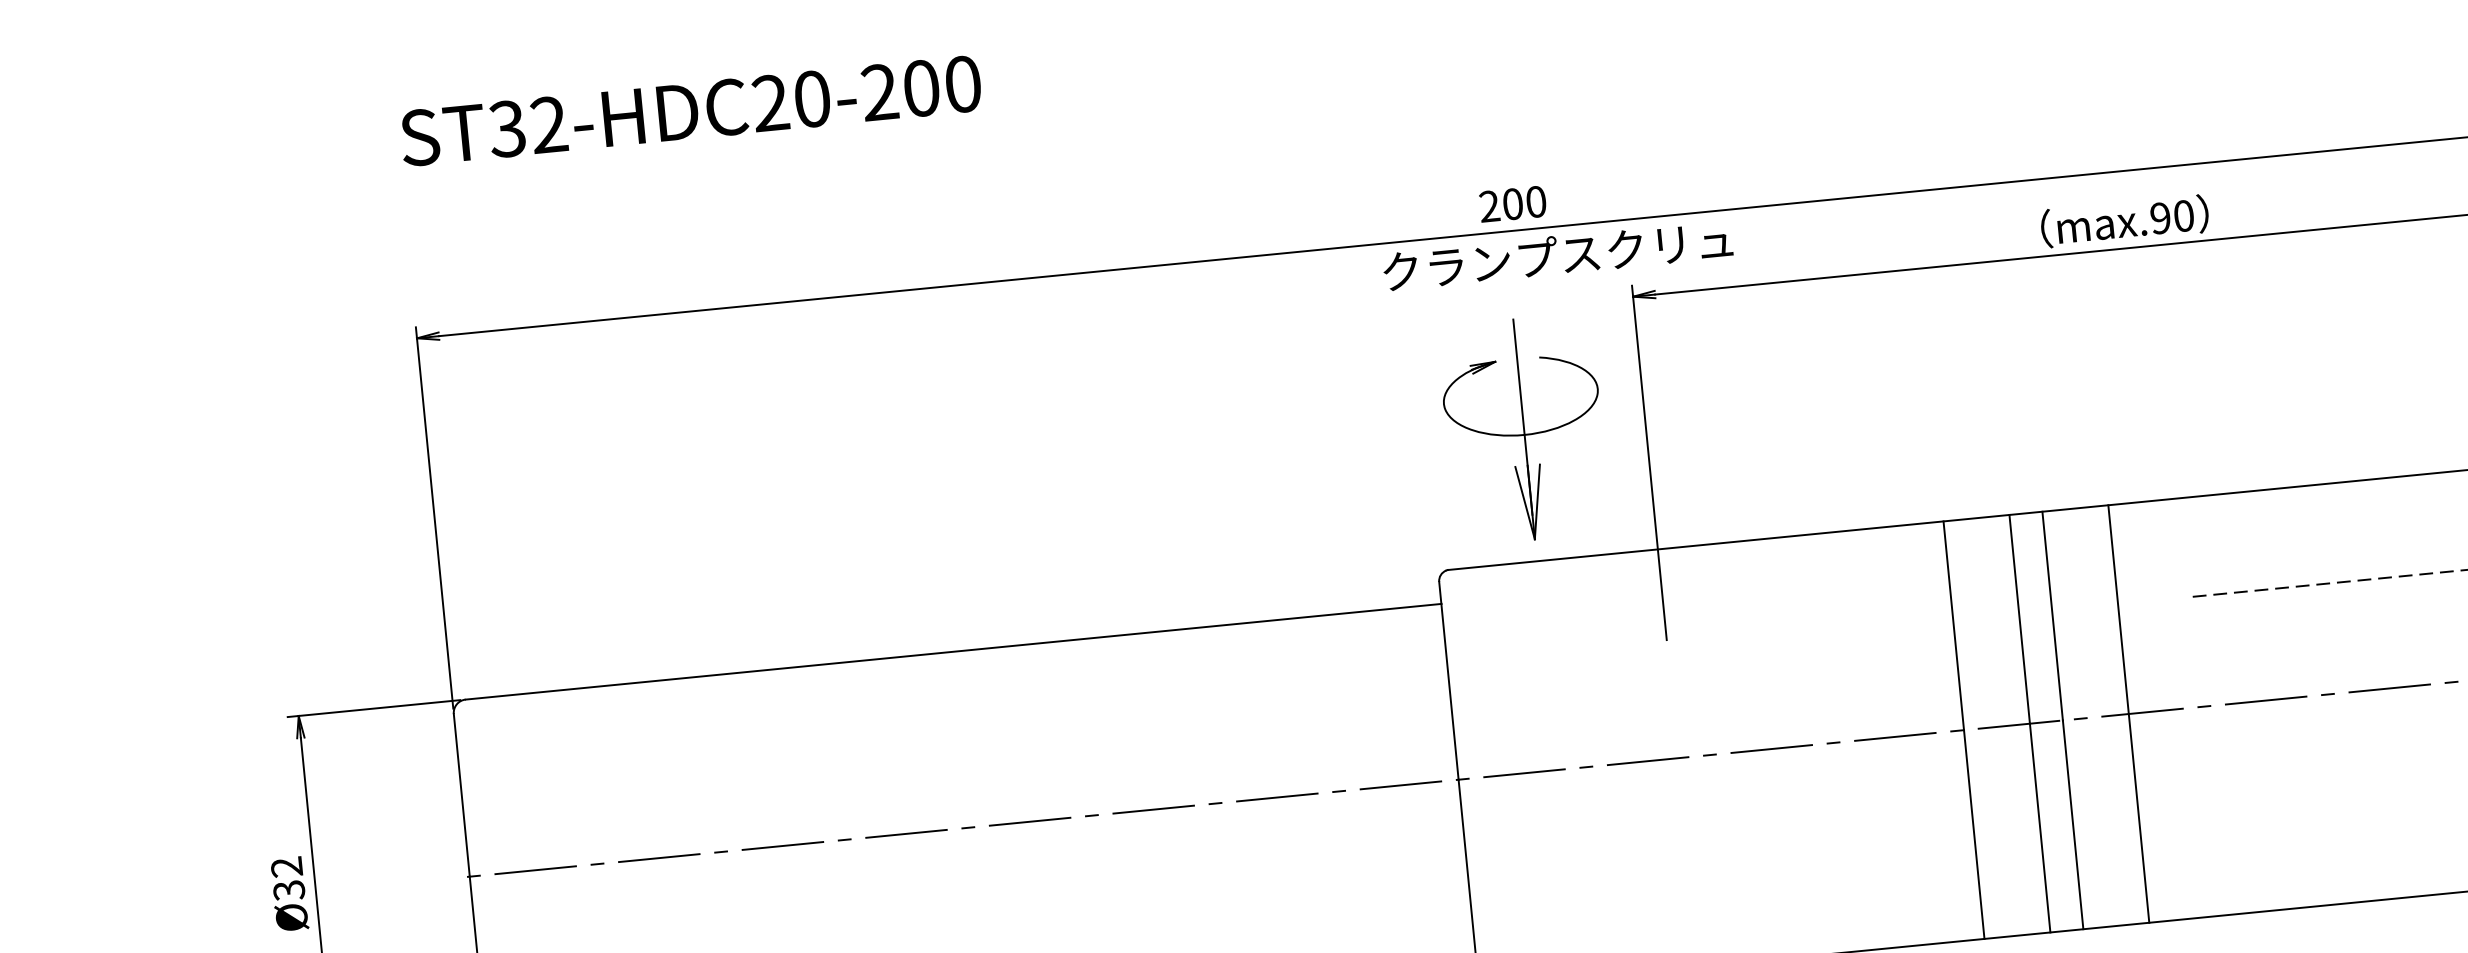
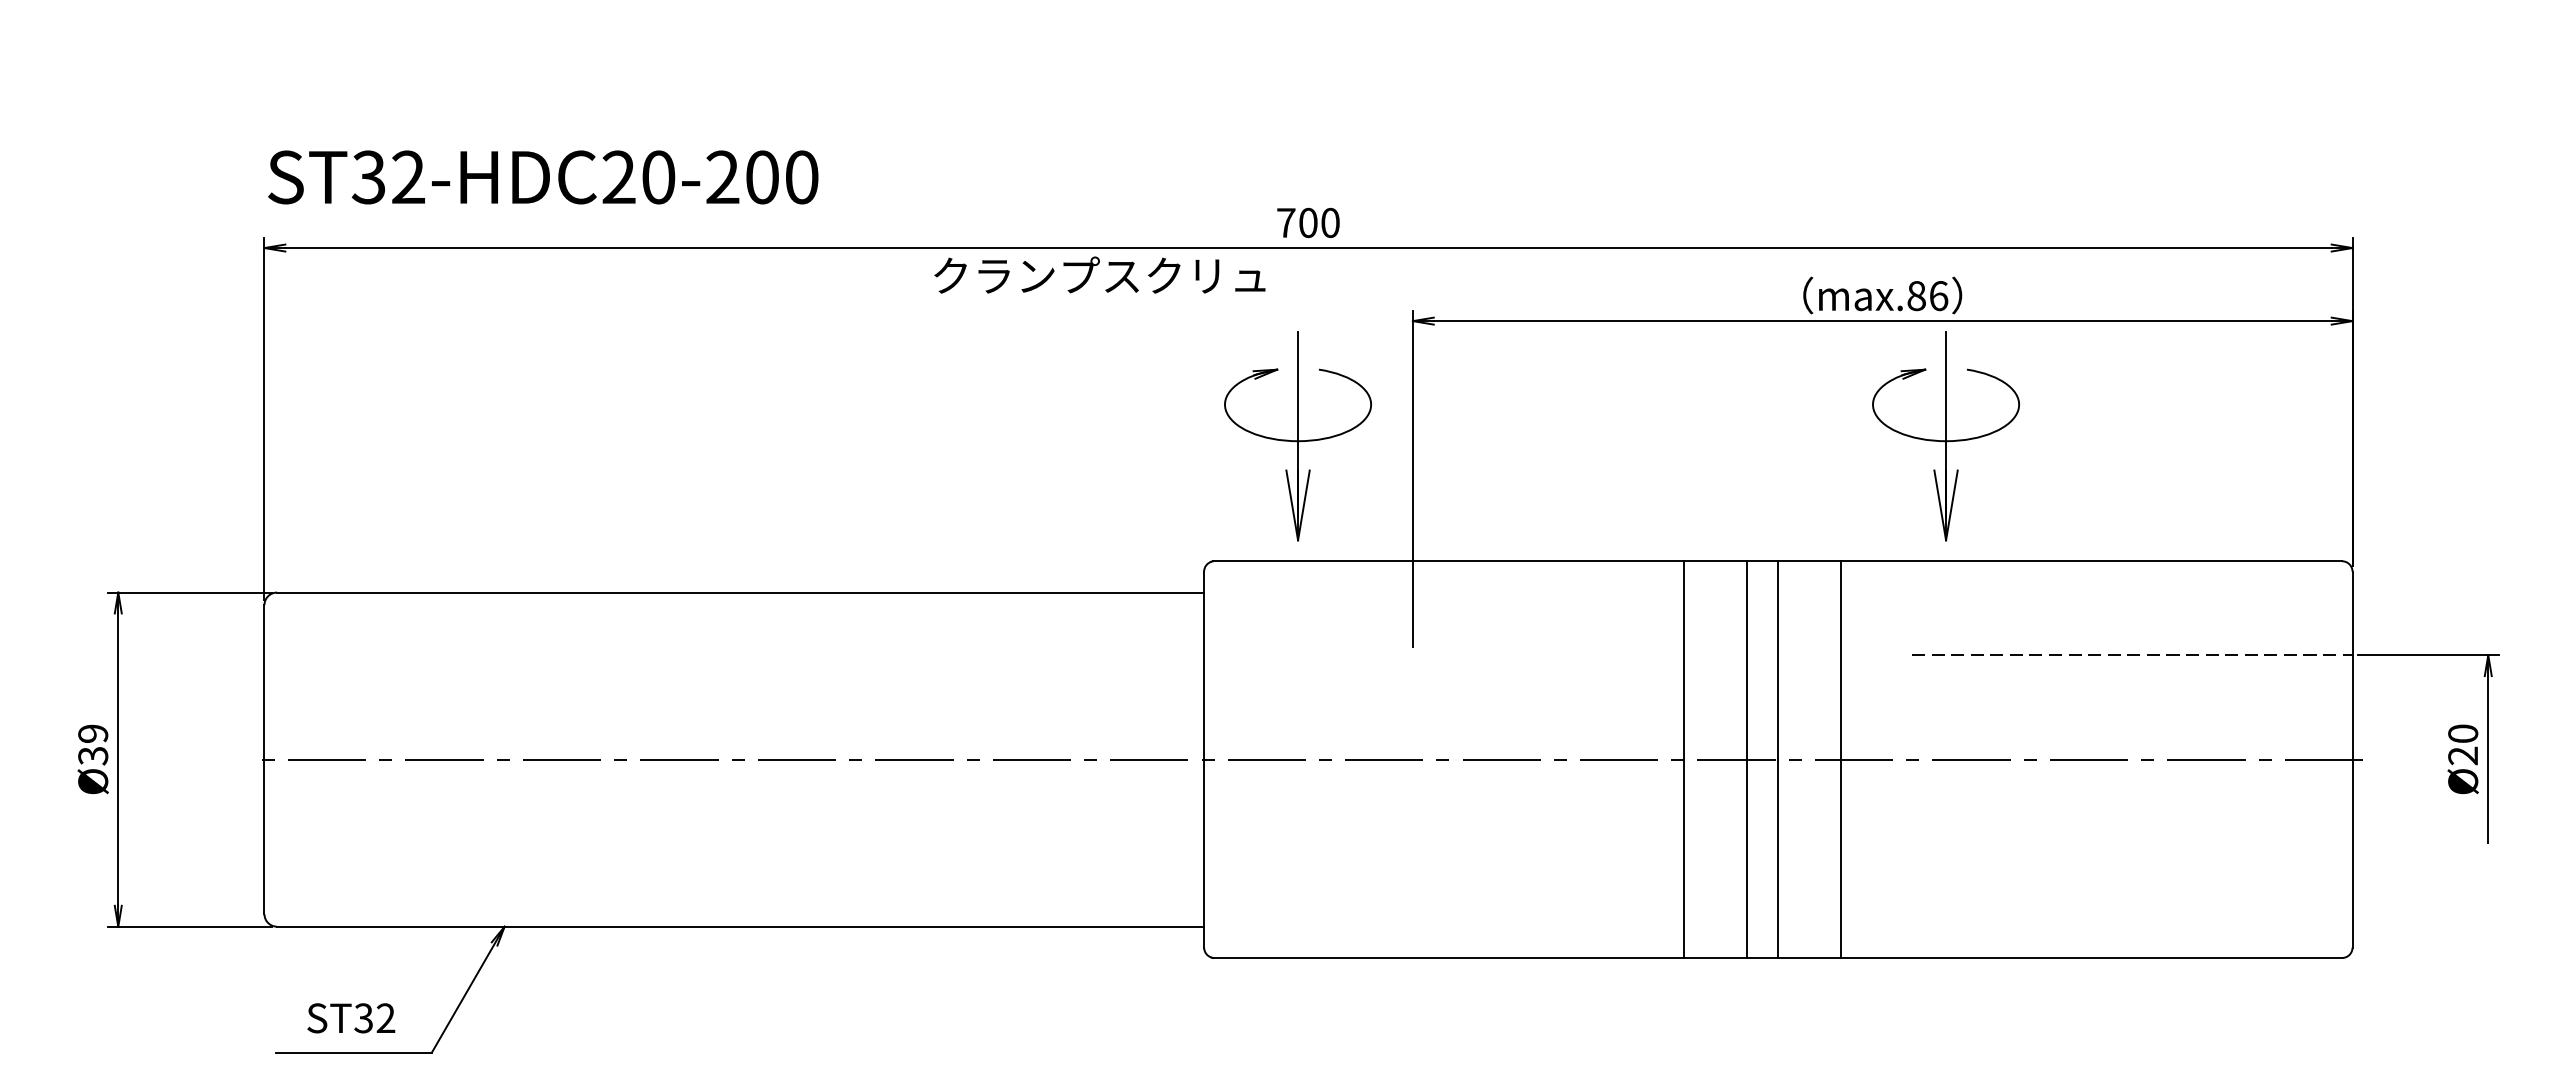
text: (691, 111) -> (543, 177), moved
text: (1489, 205) -> (1286, 222), 200 -> 700
text: (2172, 217) -> (1927, 296), max.90 -> max.86
text: (1557, 254) -> (1099, 274), moved
part: (2206, 363) -> (1946, 436), added
text: (287, 866) -> (93, 733), 32 -> 39

